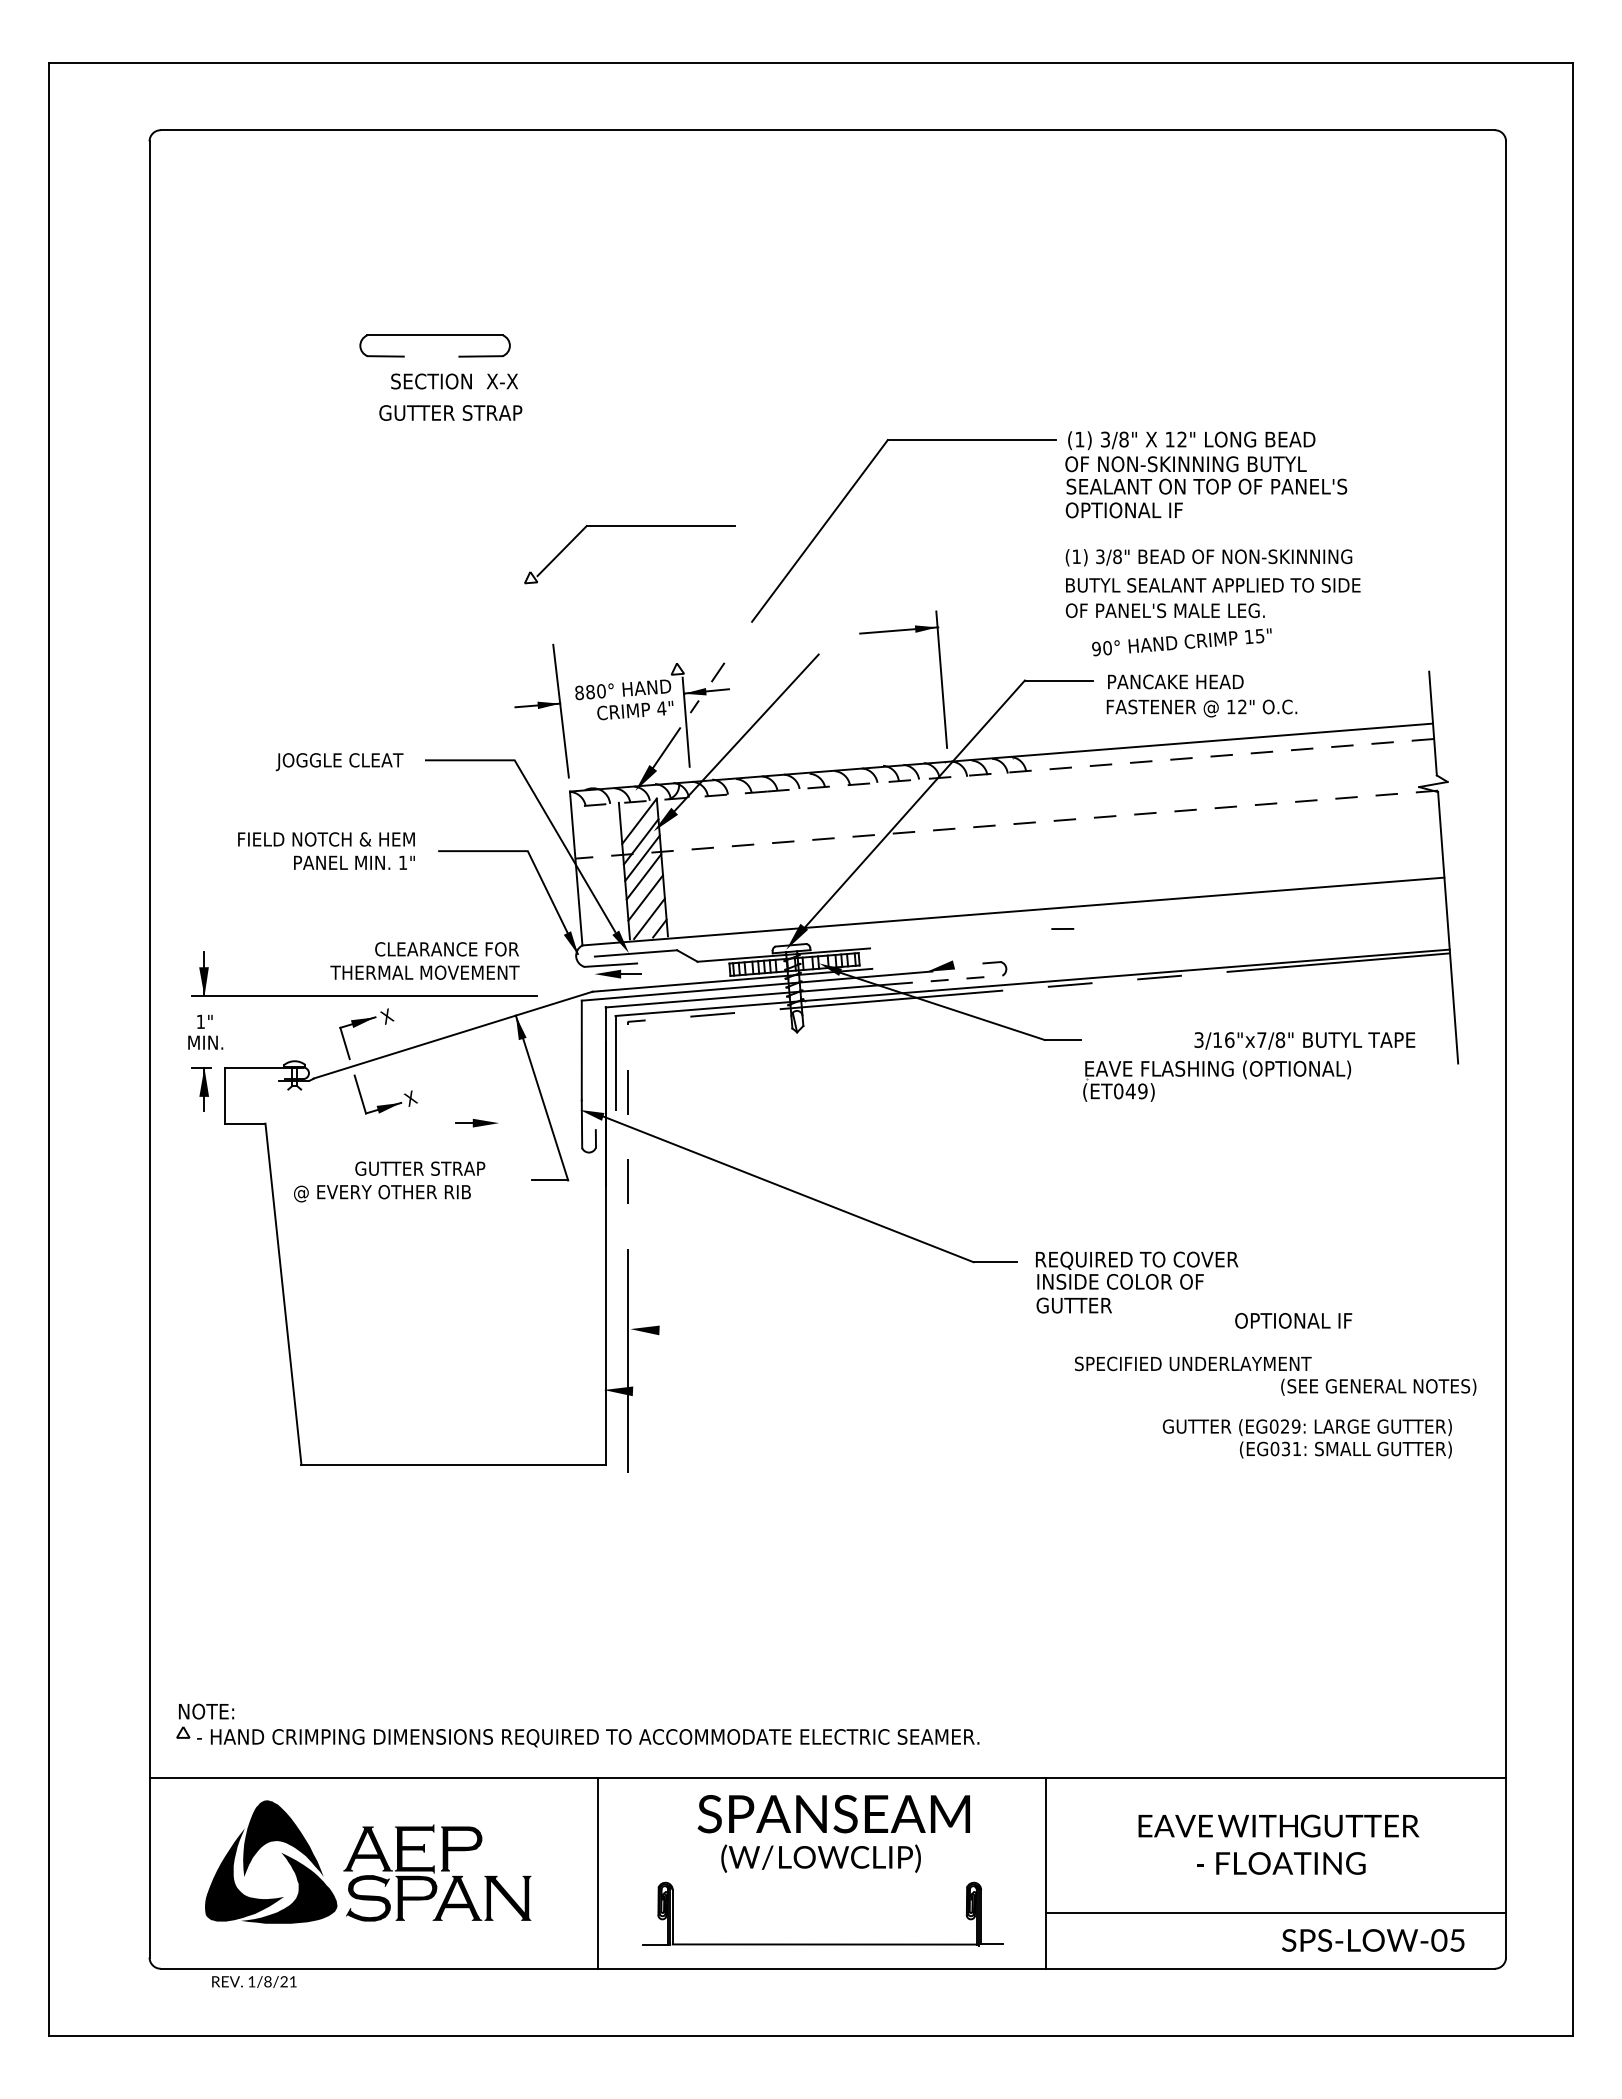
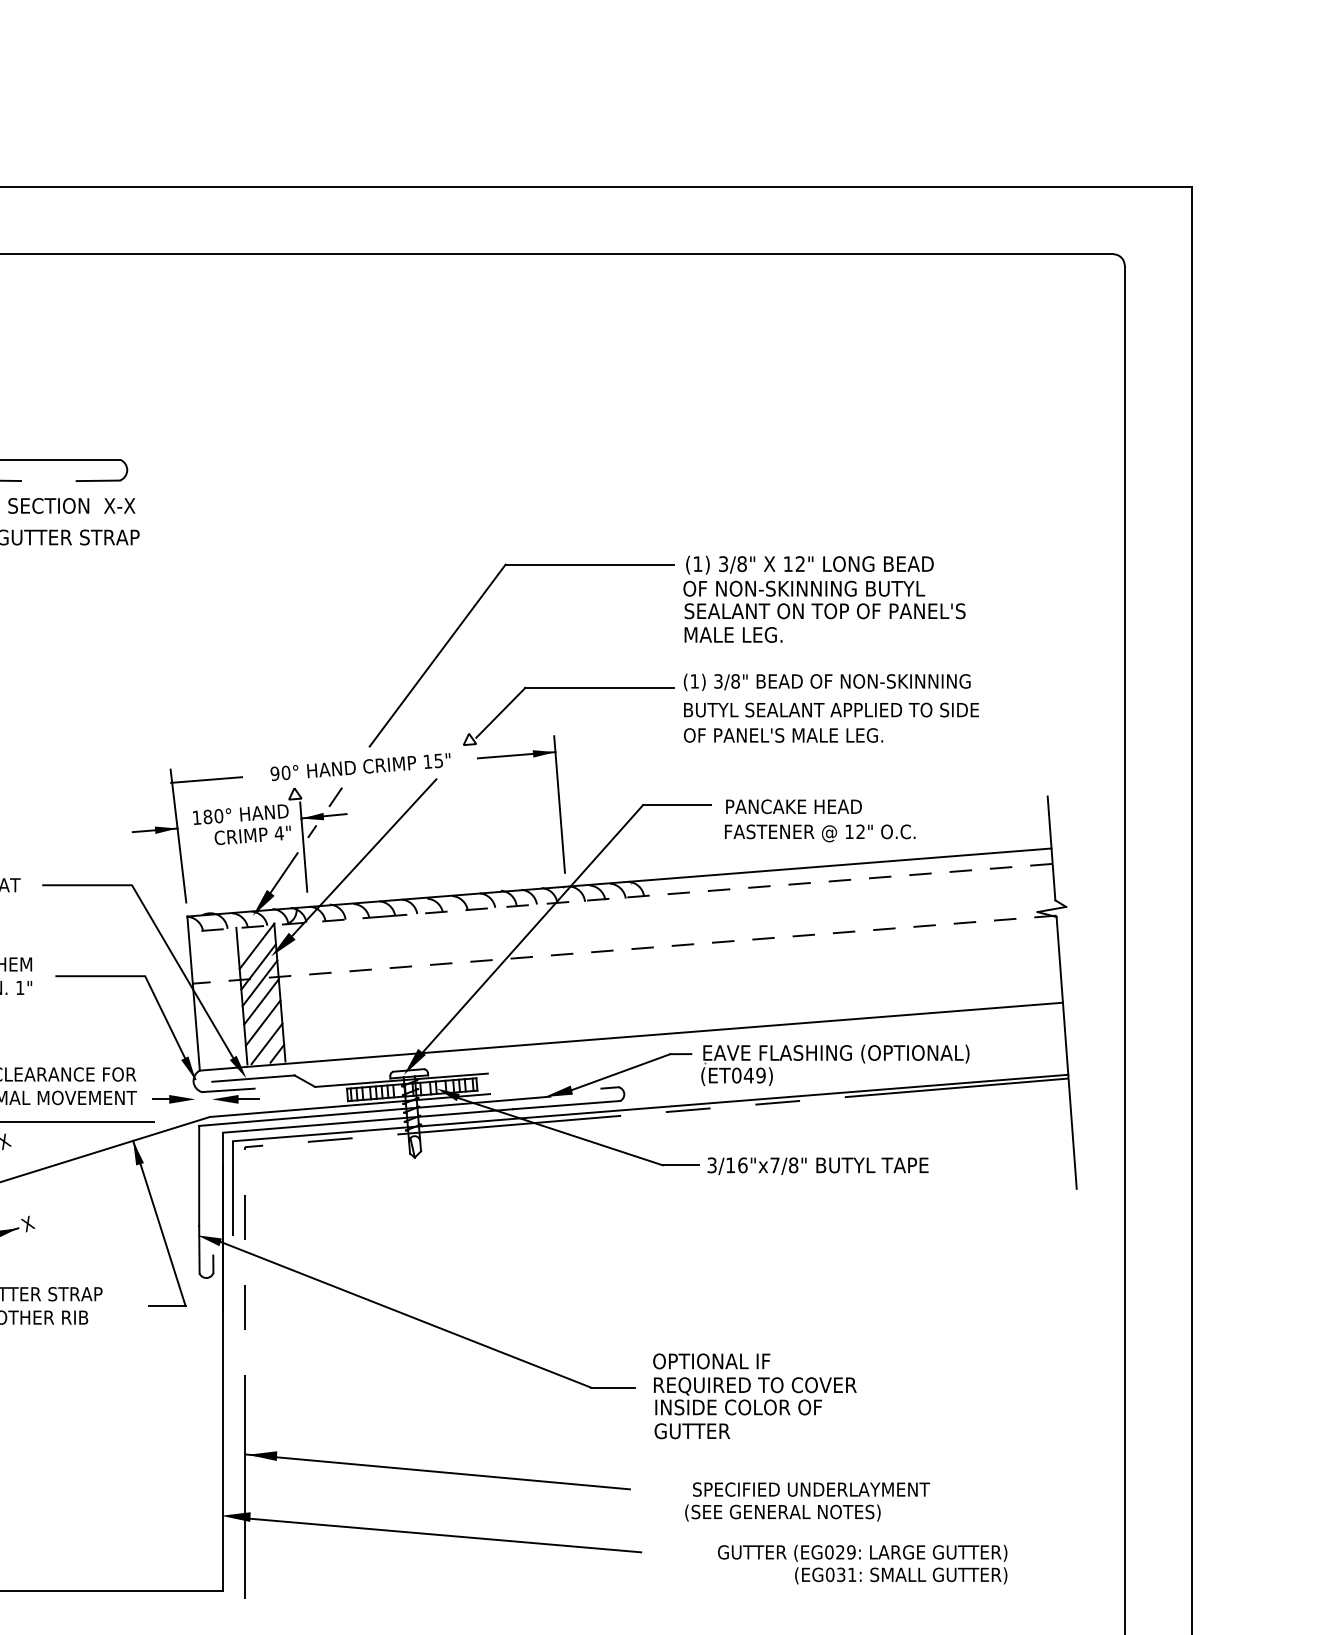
text: (1123, 510) -> (741, 635), OPTIONAL IF -> MALE LEG.
part: (629, 526) -> (568, 688), moved
text: (1181, 642) -> (360, 767), moved
line: (588, 655) -> (205, 780), added
text: (579, 692) -> (196, 817), 880° -> 180°
line: (1003, 946) -> (621, 1071), added
line: (948, 979) -> (566, 1104), dashed -> solid
text: (1304, 1040) -> (817, 1165), moved
part: (1217, 1080) -> (835, 1064), moved
part: (476, 1122) -> (172, 1098), moved
text: (1293, 1320) -> (711, 1361), moved
line: (819, 1345) -> (437, 1471), added
text: (1378, 1386) -> (782, 1512), moved
line: (819, 1408) -> (437, 1534), added
text: (1306, 1438) -> (861, 1564), moved

